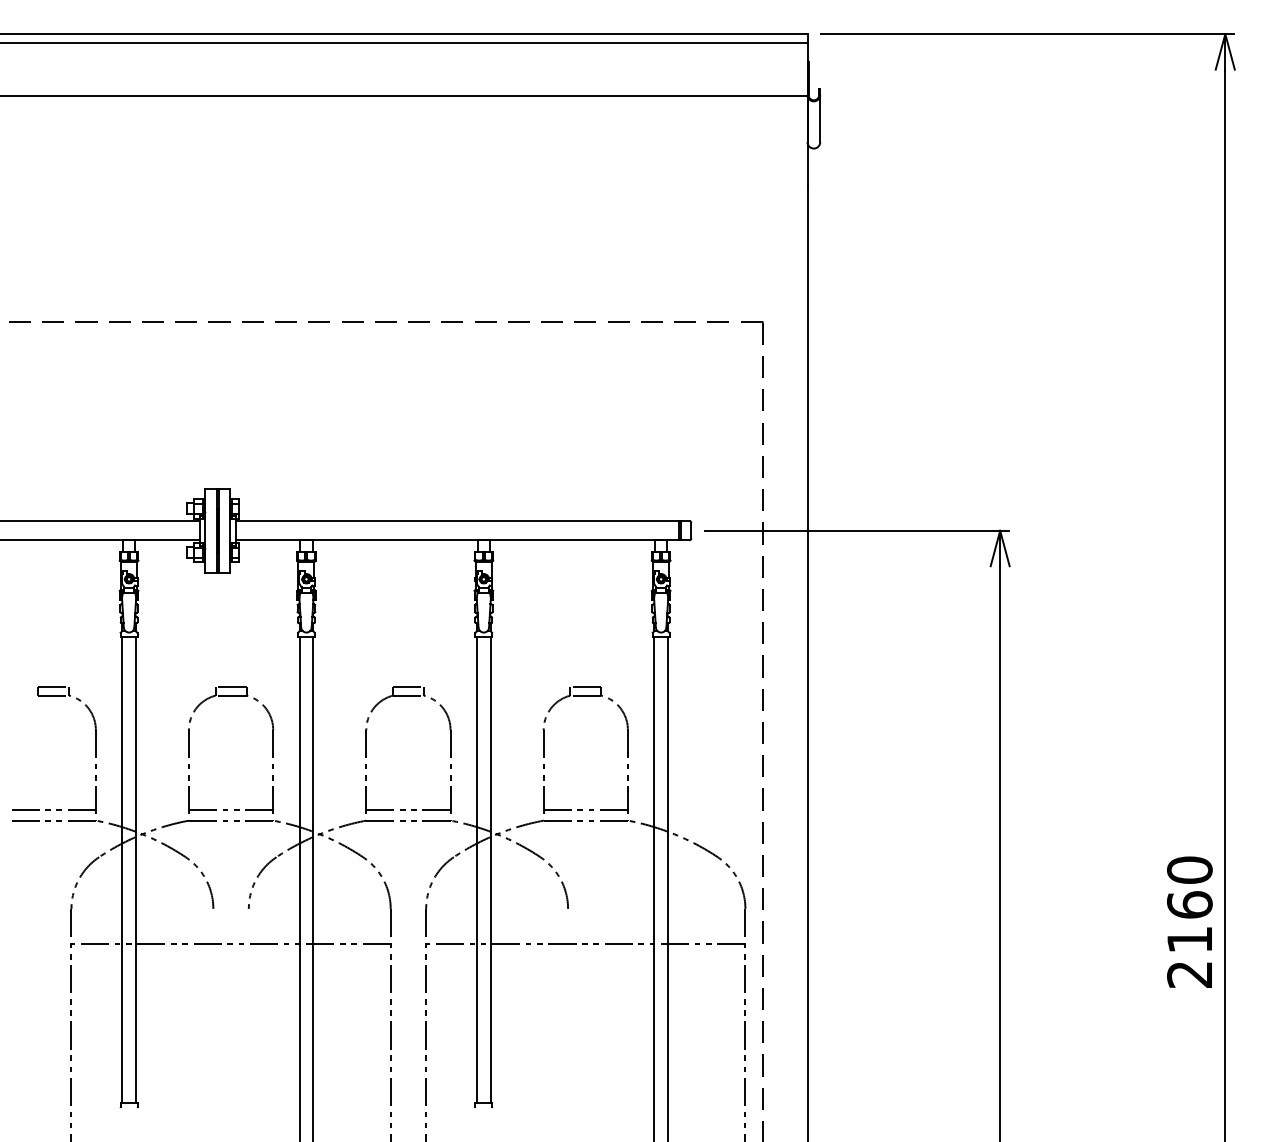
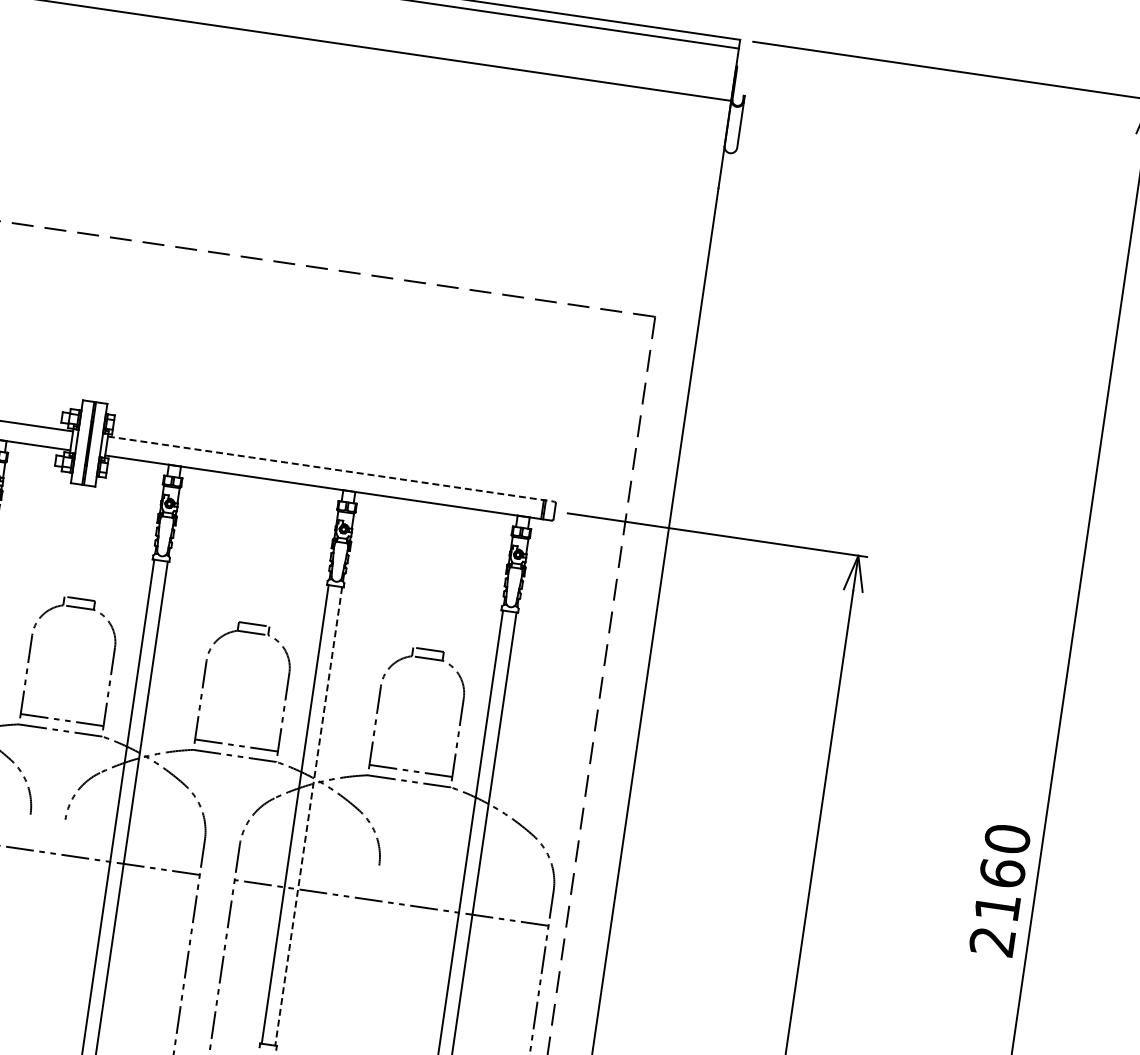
line: (463, 521) -> (332, 469), solid -> dashed
line: (490, 870) -> (308, 816), solid -> dashed
text: (1189, 921) -> (999, 889), moved

